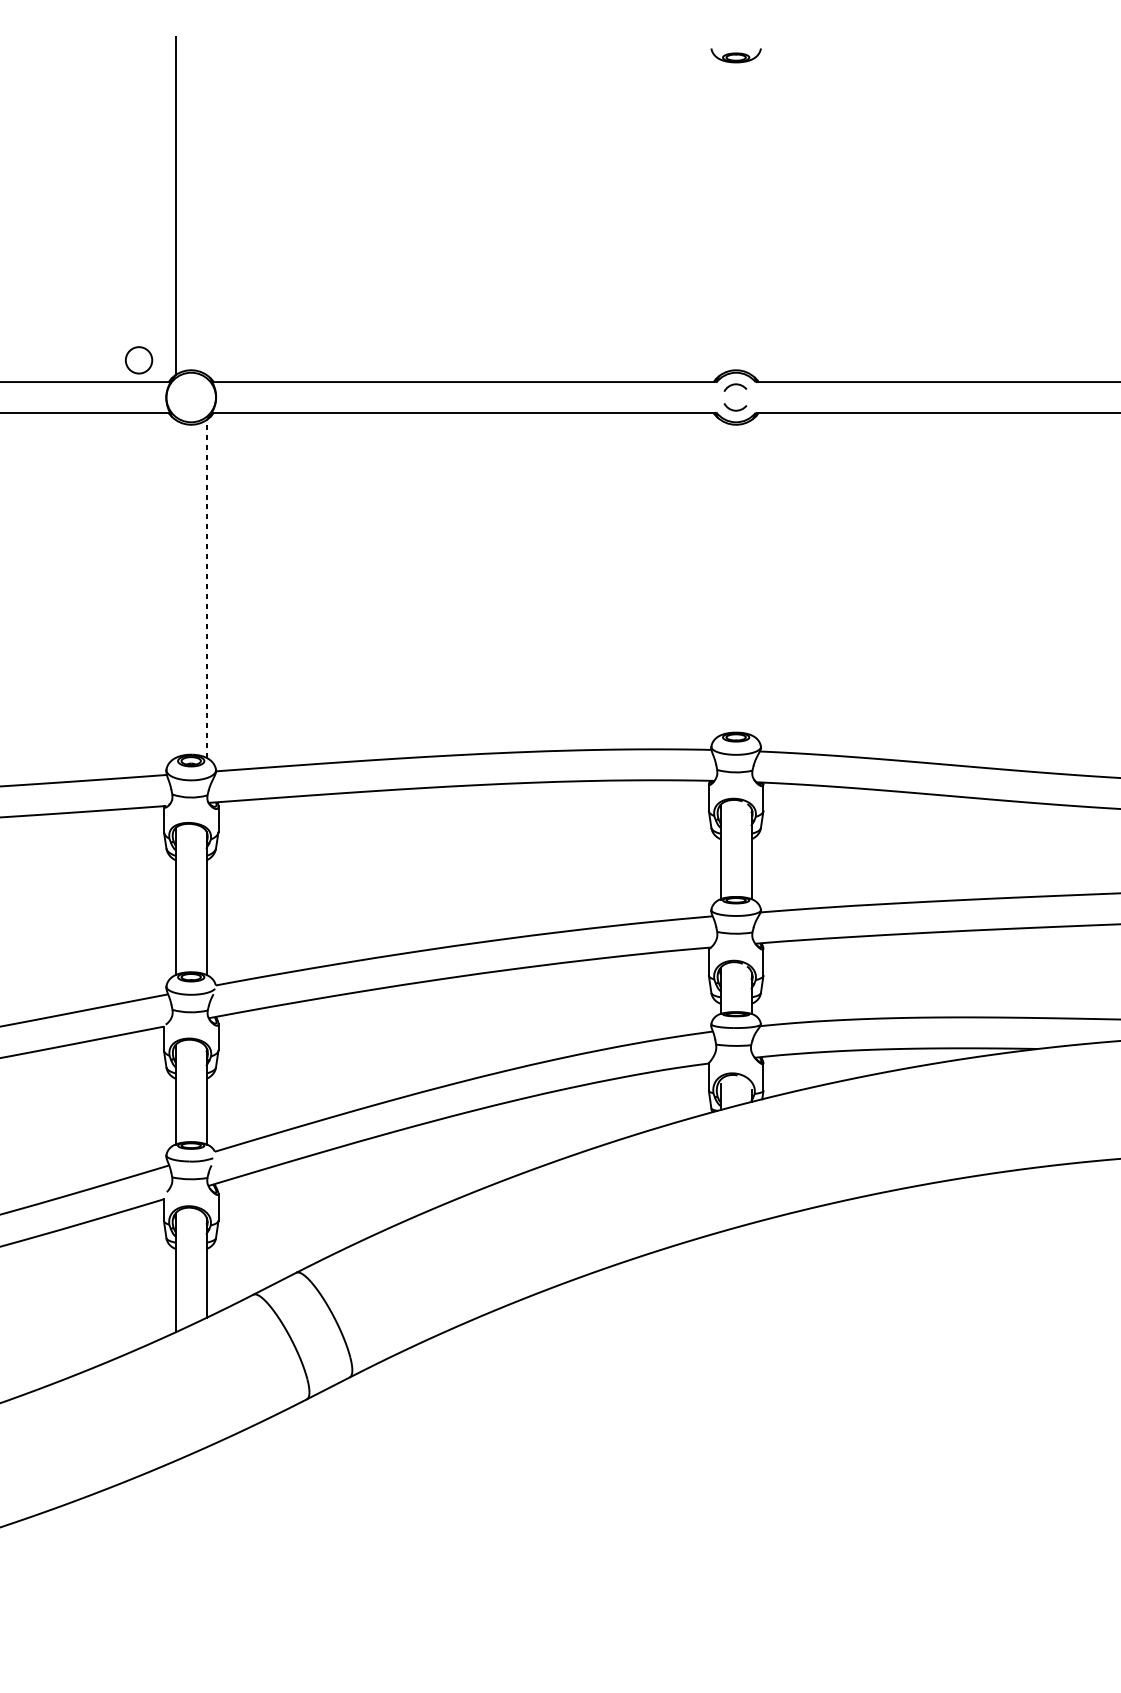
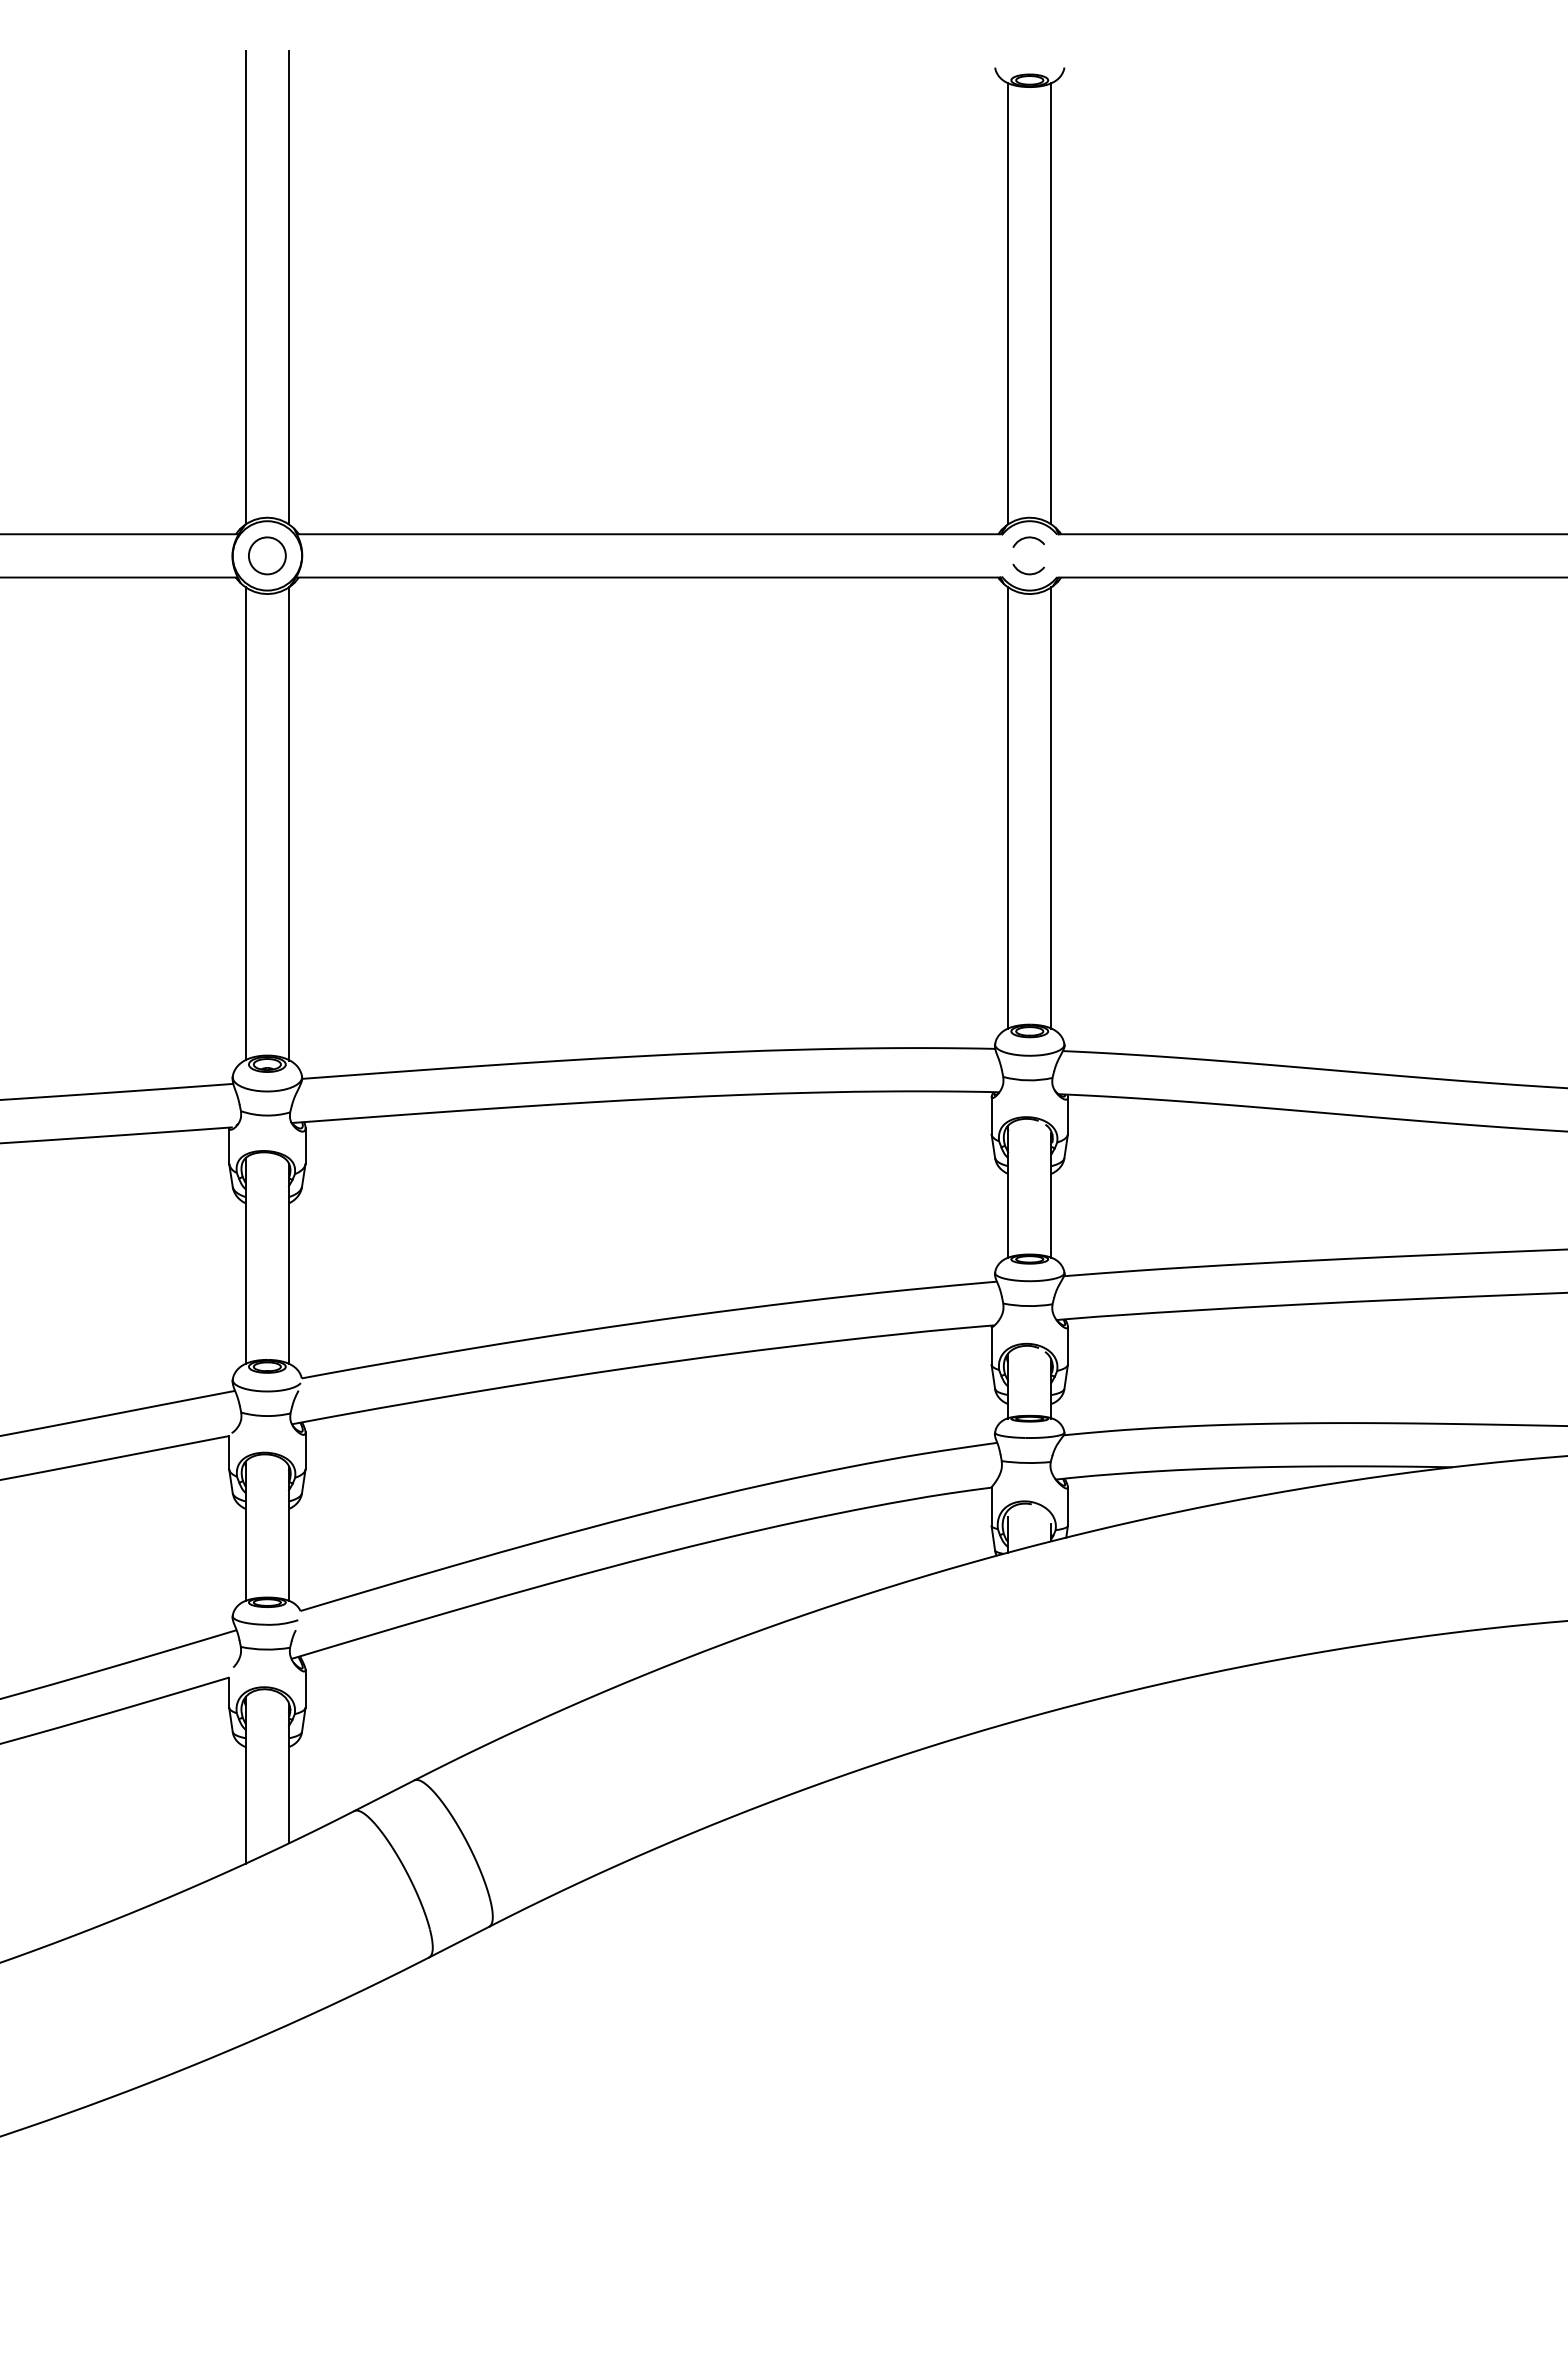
line: (207, 205) -> (289, 287), added
line: (720, 217) -> (1008, 303), added
line: (751, 217) -> (1051, 303), added
circle: (139, 360) -> (267, 555), moved
line: (720, 577) -> (1008, 807), added
line: (751, 577) -> (1051, 807), added
line: (175, 588) -> (245, 823), added
line: (207, 588) -> (289, 823), dashed -> solid

